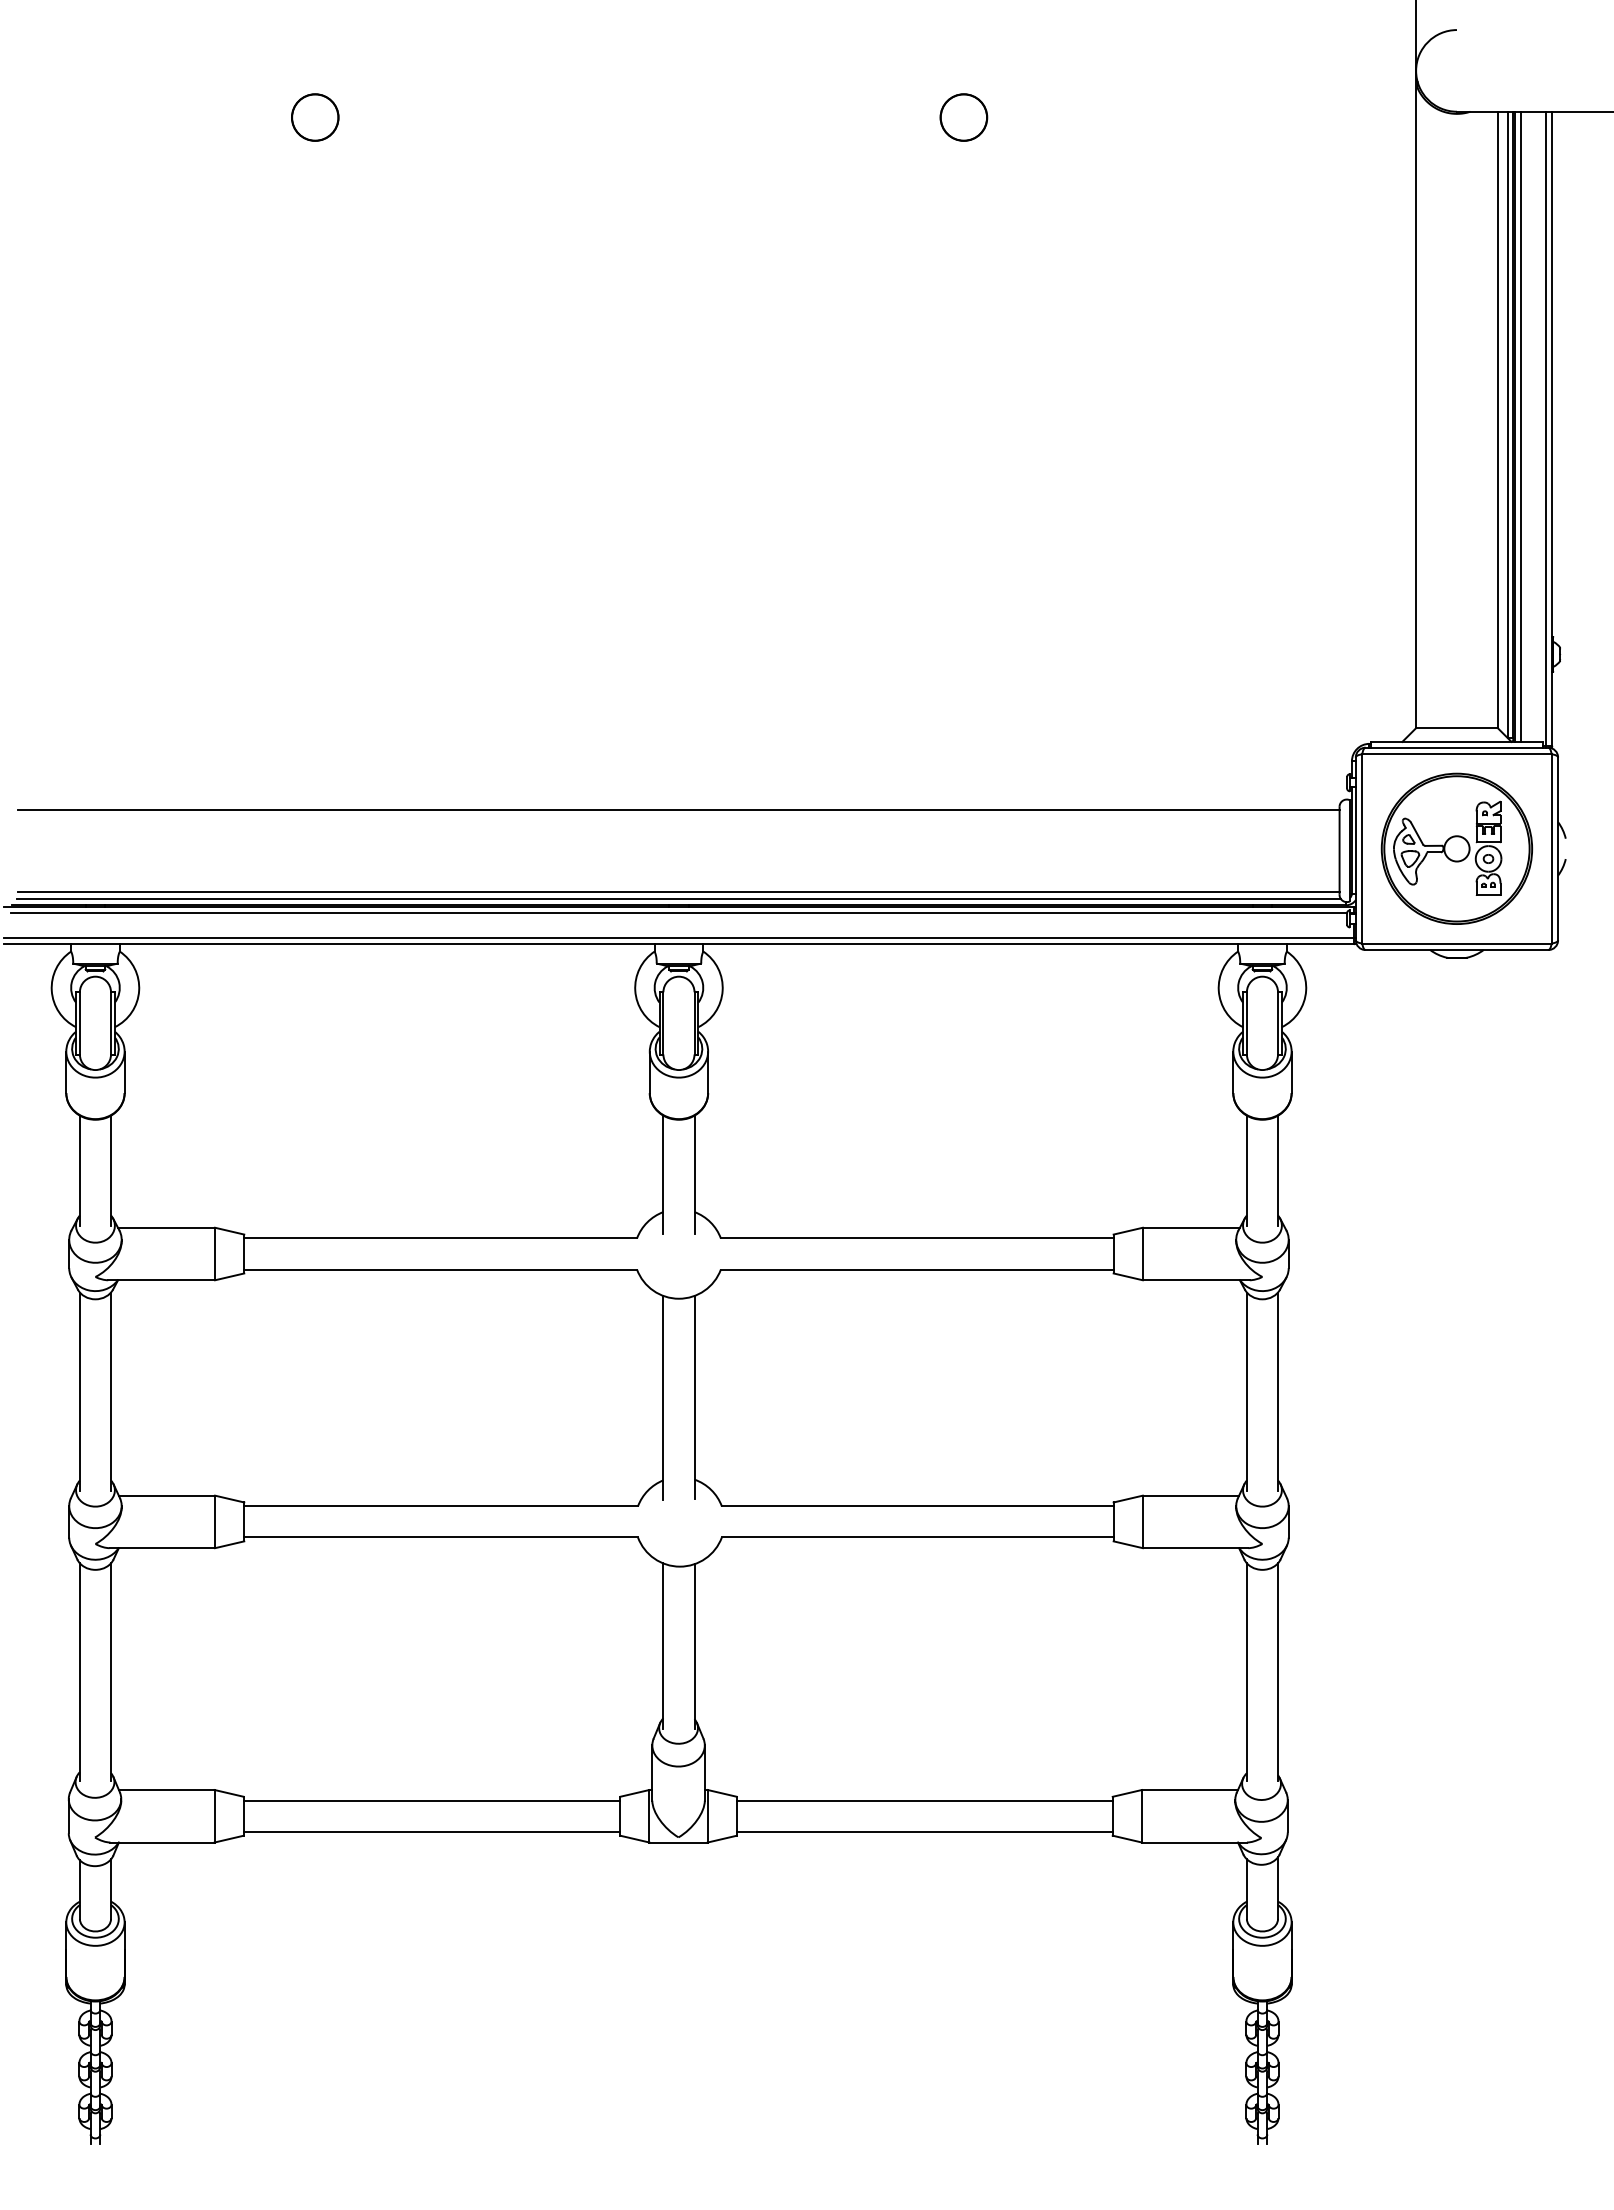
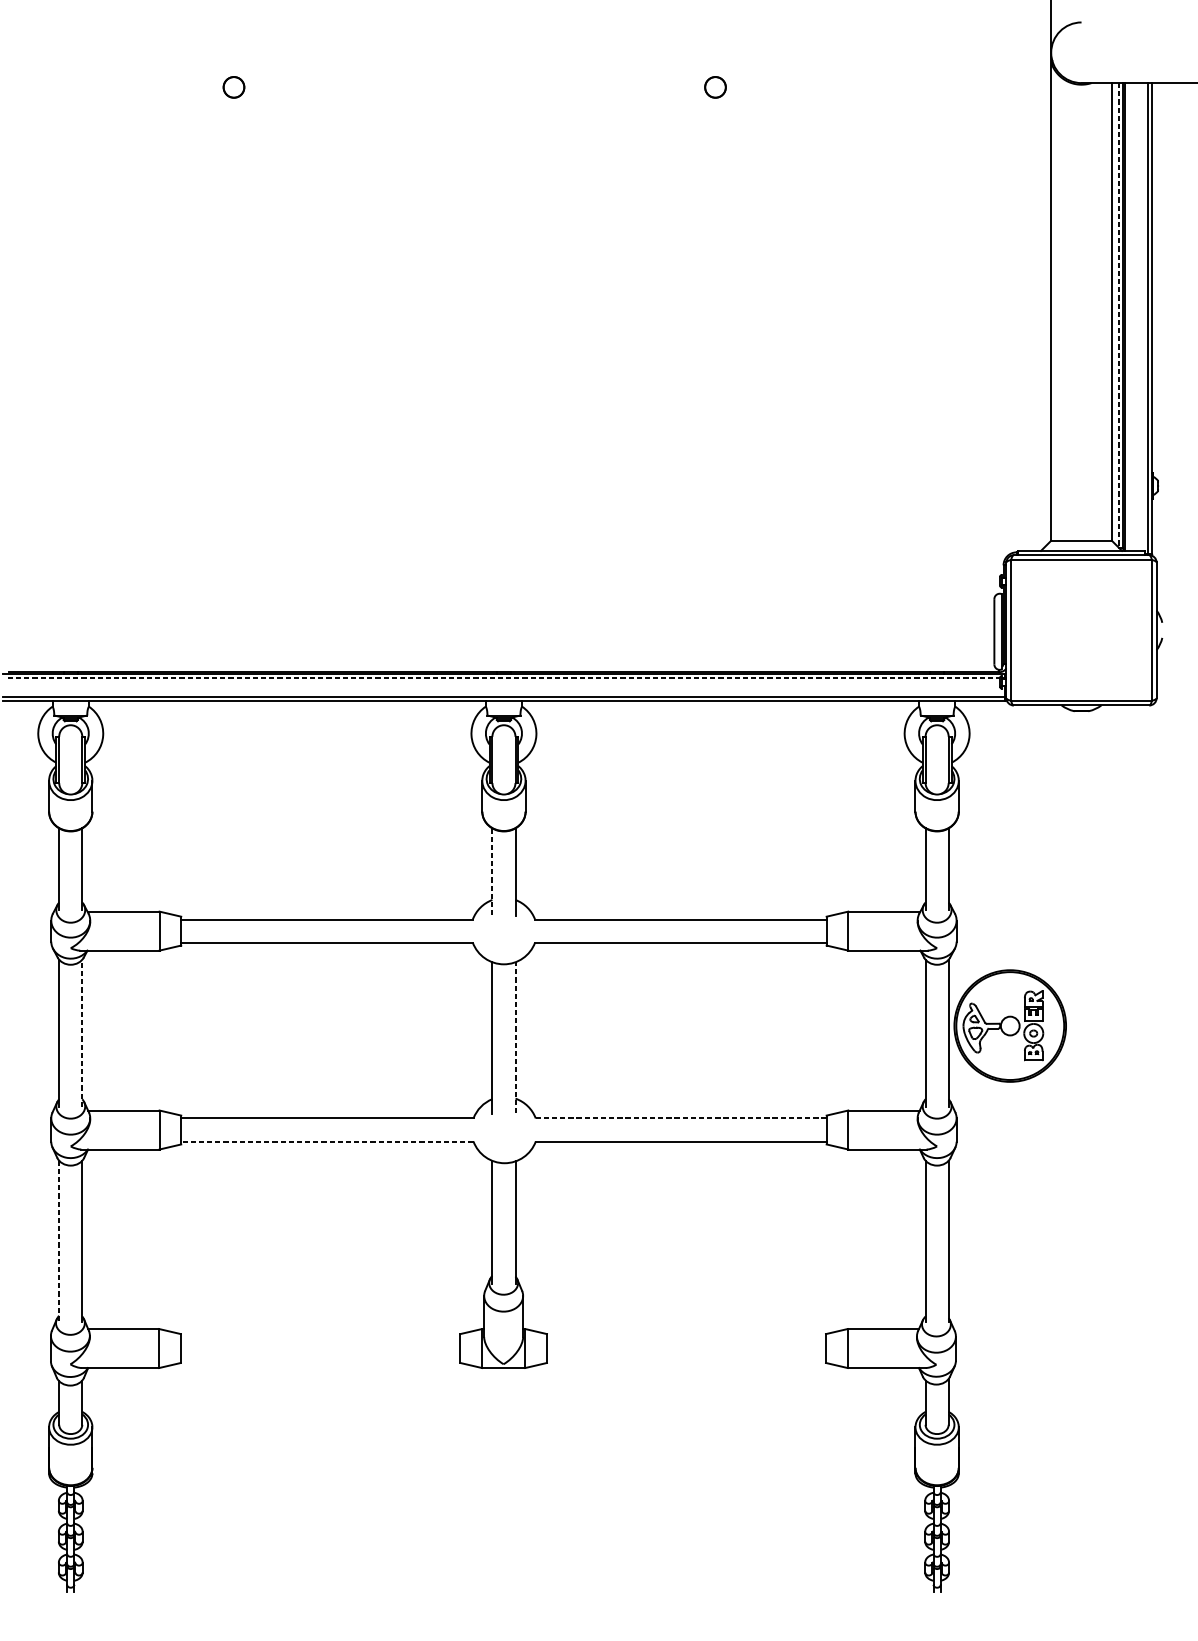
circle: (315, 117) -> (234, 87), size x0.6
part: (963, 117) -> (715, 87), size x0.6
line: (1507, 425) -> (1119, 316), solid -> dashed
line: (1521, 426) -> (1129, 316), removed
line: (678, 810) -> (503, 601), removed
part: (1456, 848) -> (1009, 1025), moved
line: (678, 891) -> (503, 661), removed
line: (678, 899) -> (503, 667), removed
line: (679, 913) -> (504, 678), solid -> dashed
line: (663, 1175) -> (492, 872), solid -> dashed
line: (111, 1391) -> (82, 1033), solid -> dashed
line: (694, 1397) -> (515, 1037), solid -> dashed
line: (917, 1506) -> (681, 1118), solid -> dashed
line: (441, 1537) -> (327, 1141), solid -> dashed
line: (79, 1672) -> (58, 1241), solid -> dashed
line: (431, 1800) -> (320, 1336), removed
line: (924, 1800) -> (686, 1336), removed
line: (431, 1831) -> (320, 1359), removed
line: (924, 1831) -> (686, 1359), removed

